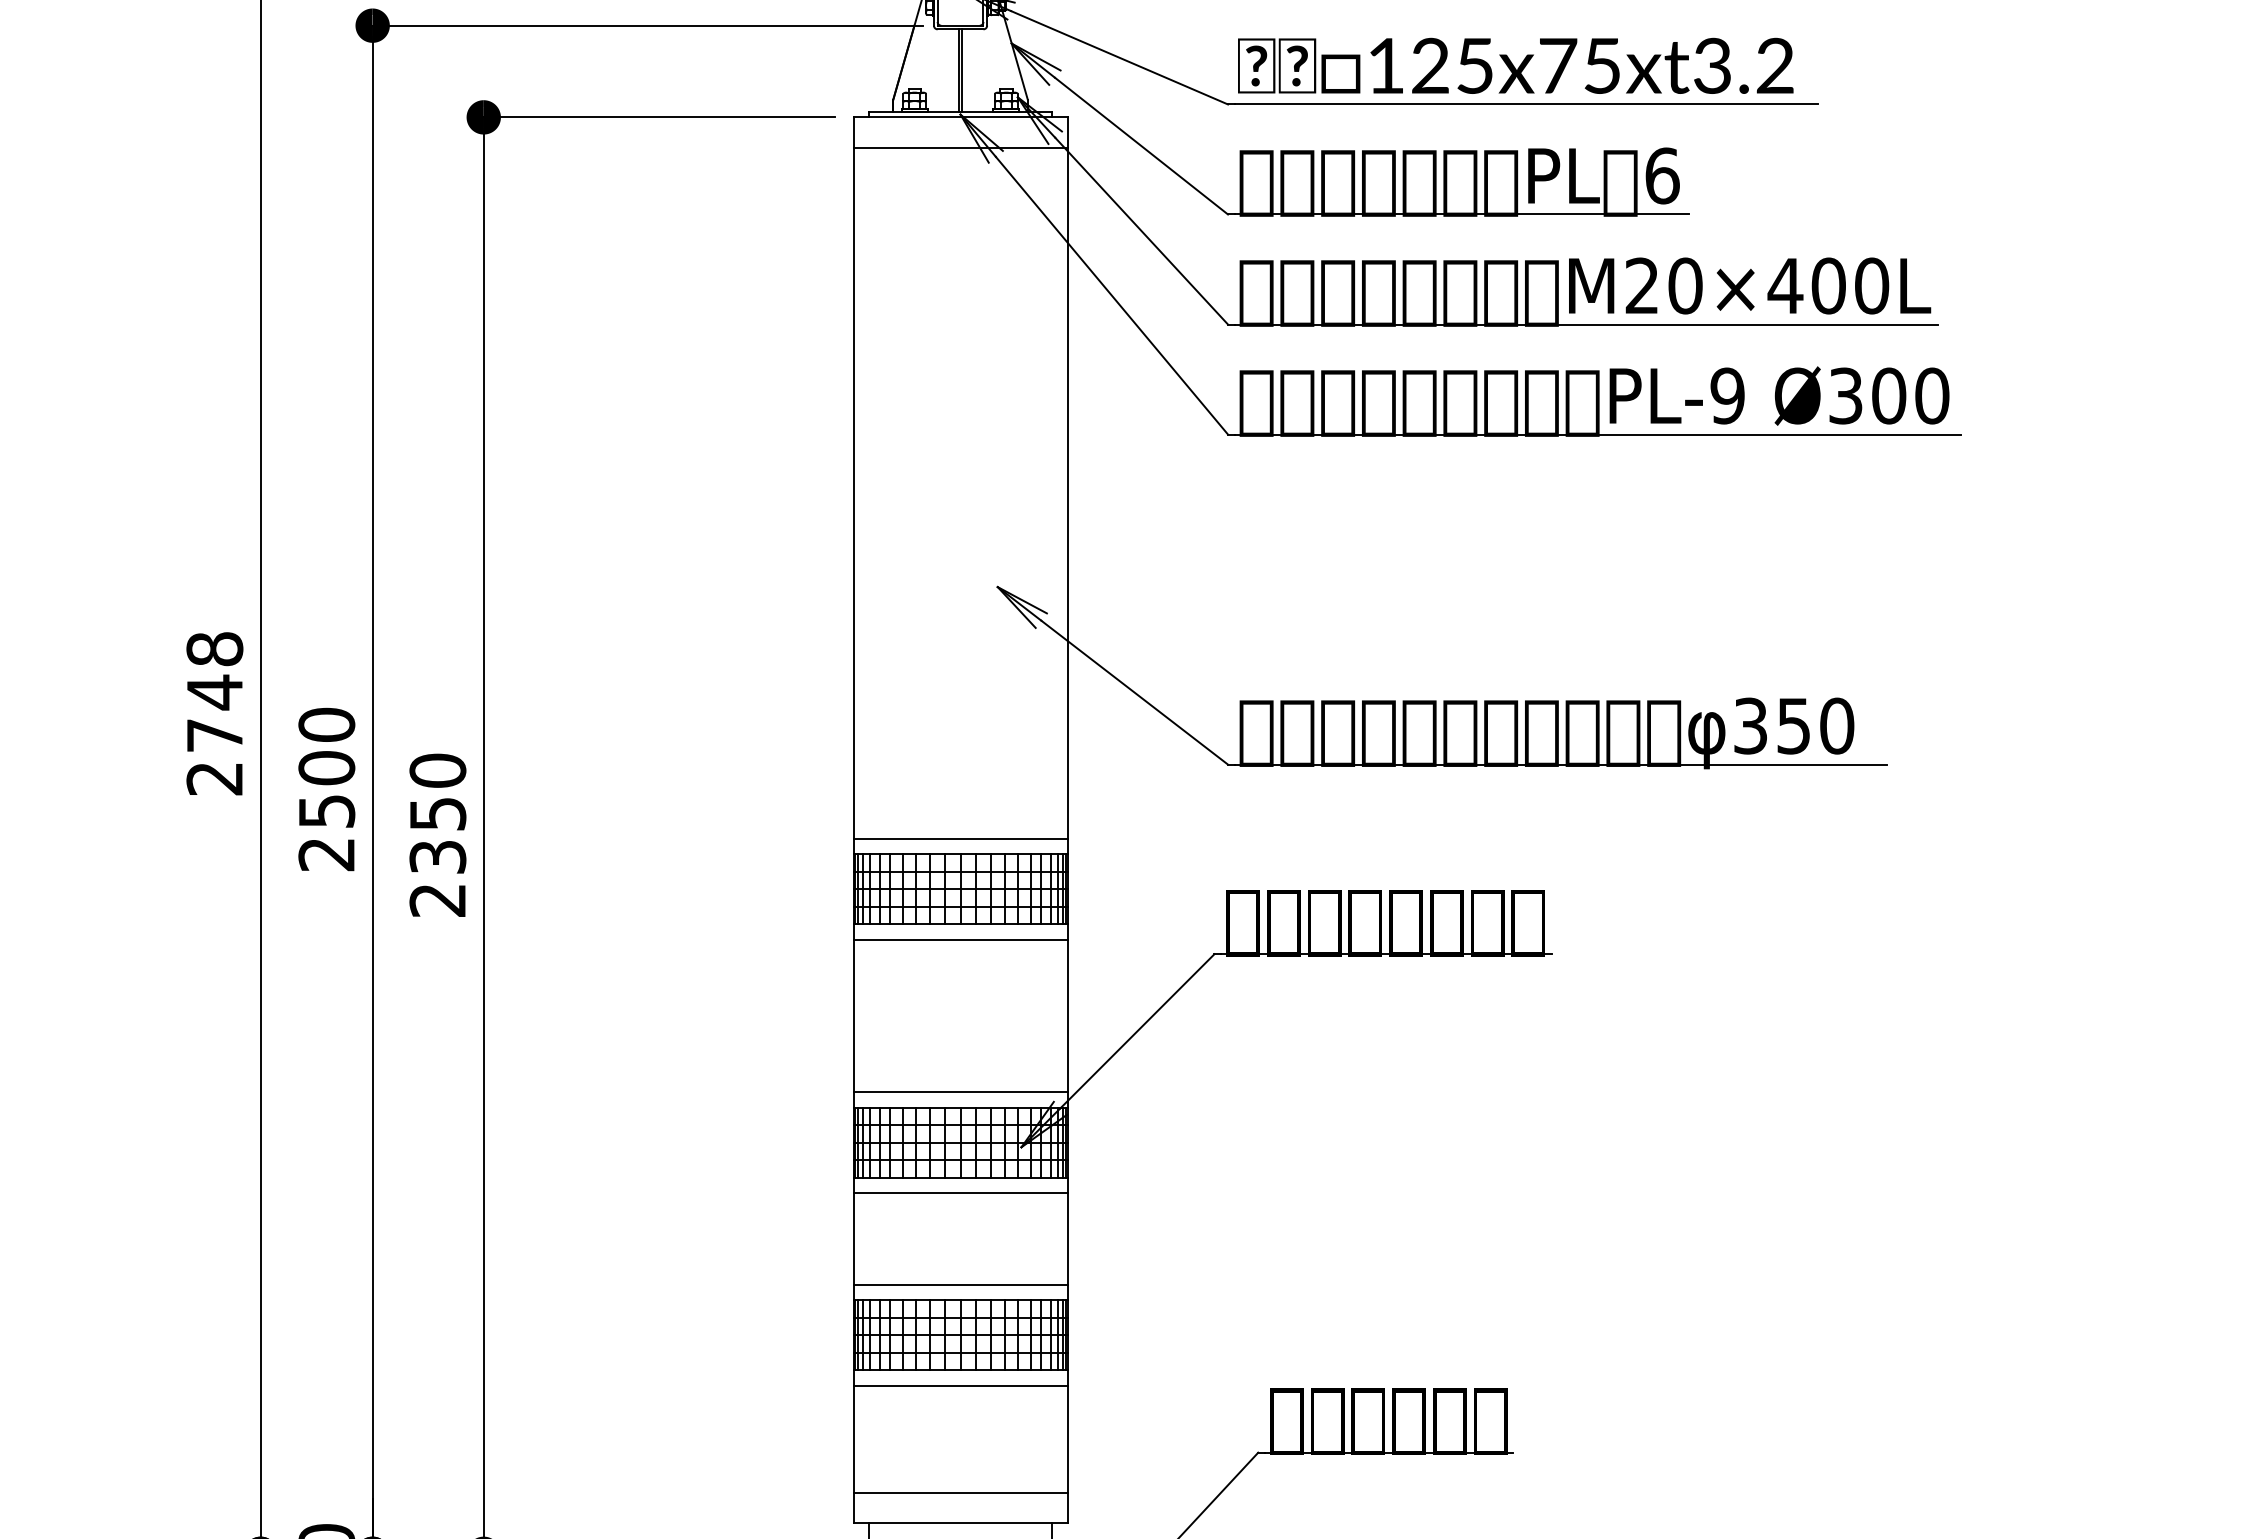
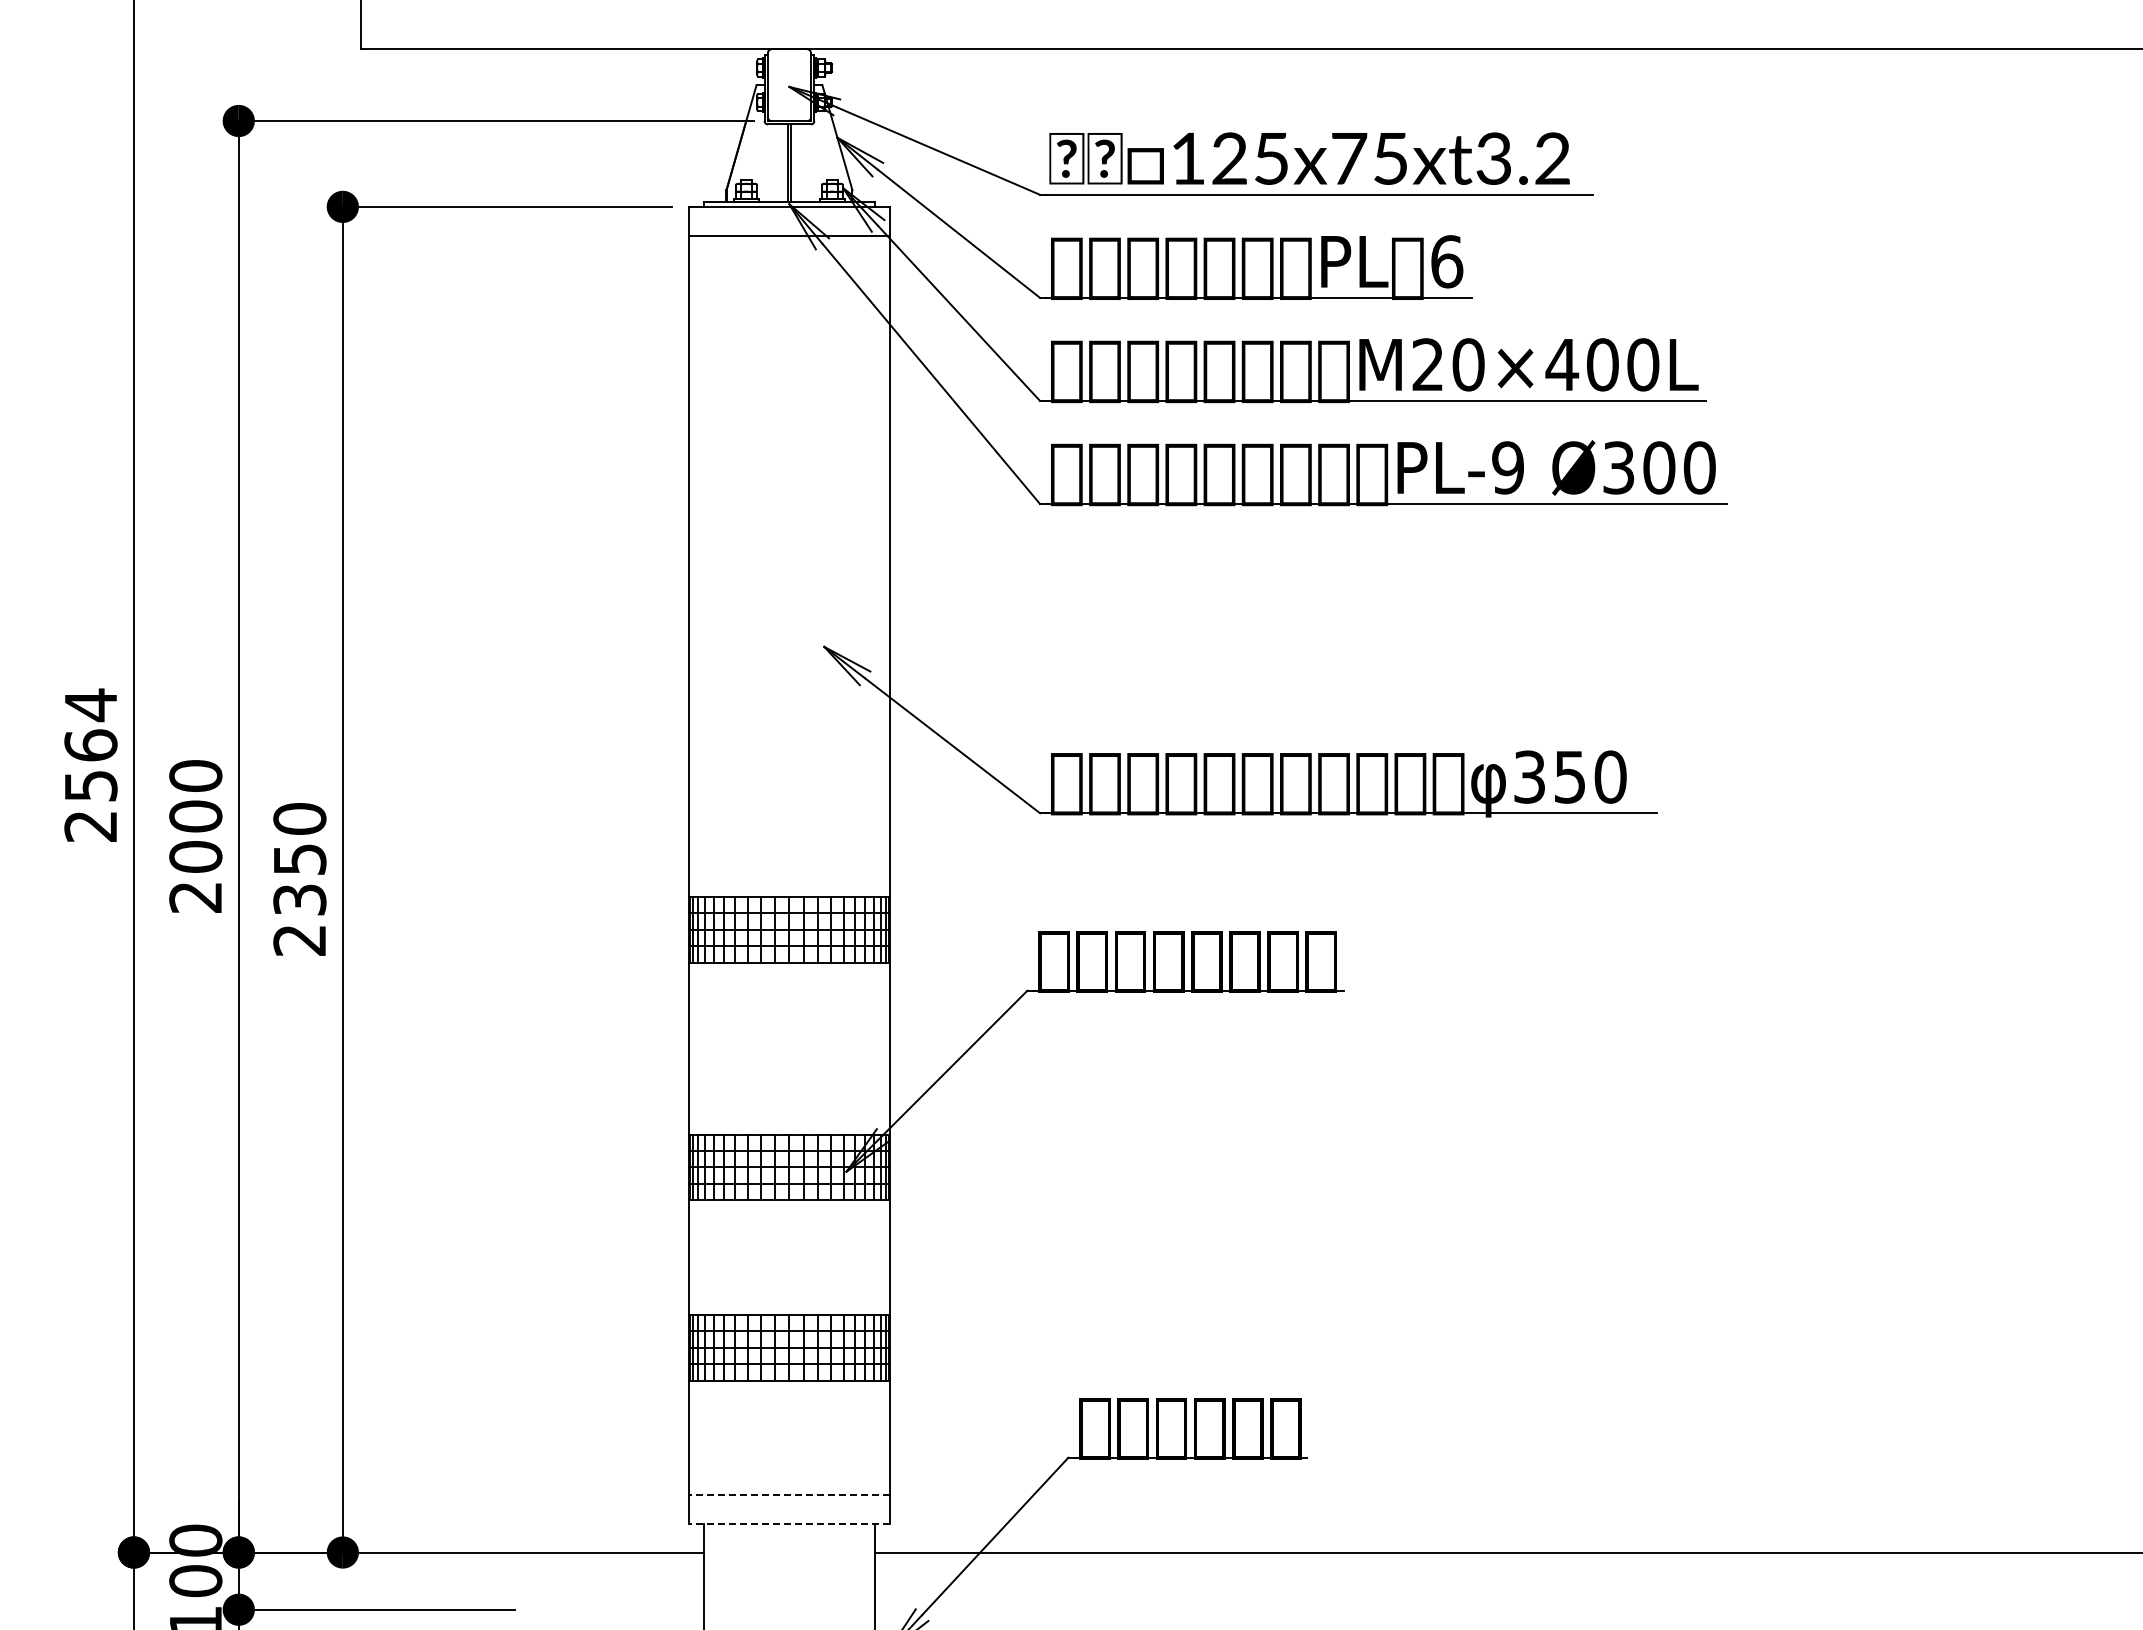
text: (214, 691) -> (90, 744), 2748 -> 2564
text: (326, 810) -> (195, 856), 2500 -> 2000
line: (960, 838) -> (789, 882), removed
line: (960, 940) -> (789, 977), removed
line: (960, 1092) -> (789, 1120), removed
line: (960, 1192) -> (789, 1214), removed
line: (960, 1284) -> (789, 1300), removed
line: (960, 1386) -> (789, 1395), removed
line: (959, 1492) -> (788, 1495), solid -> dashed
line: (959, 1522) -> (788, 1523), solid -> dashed

